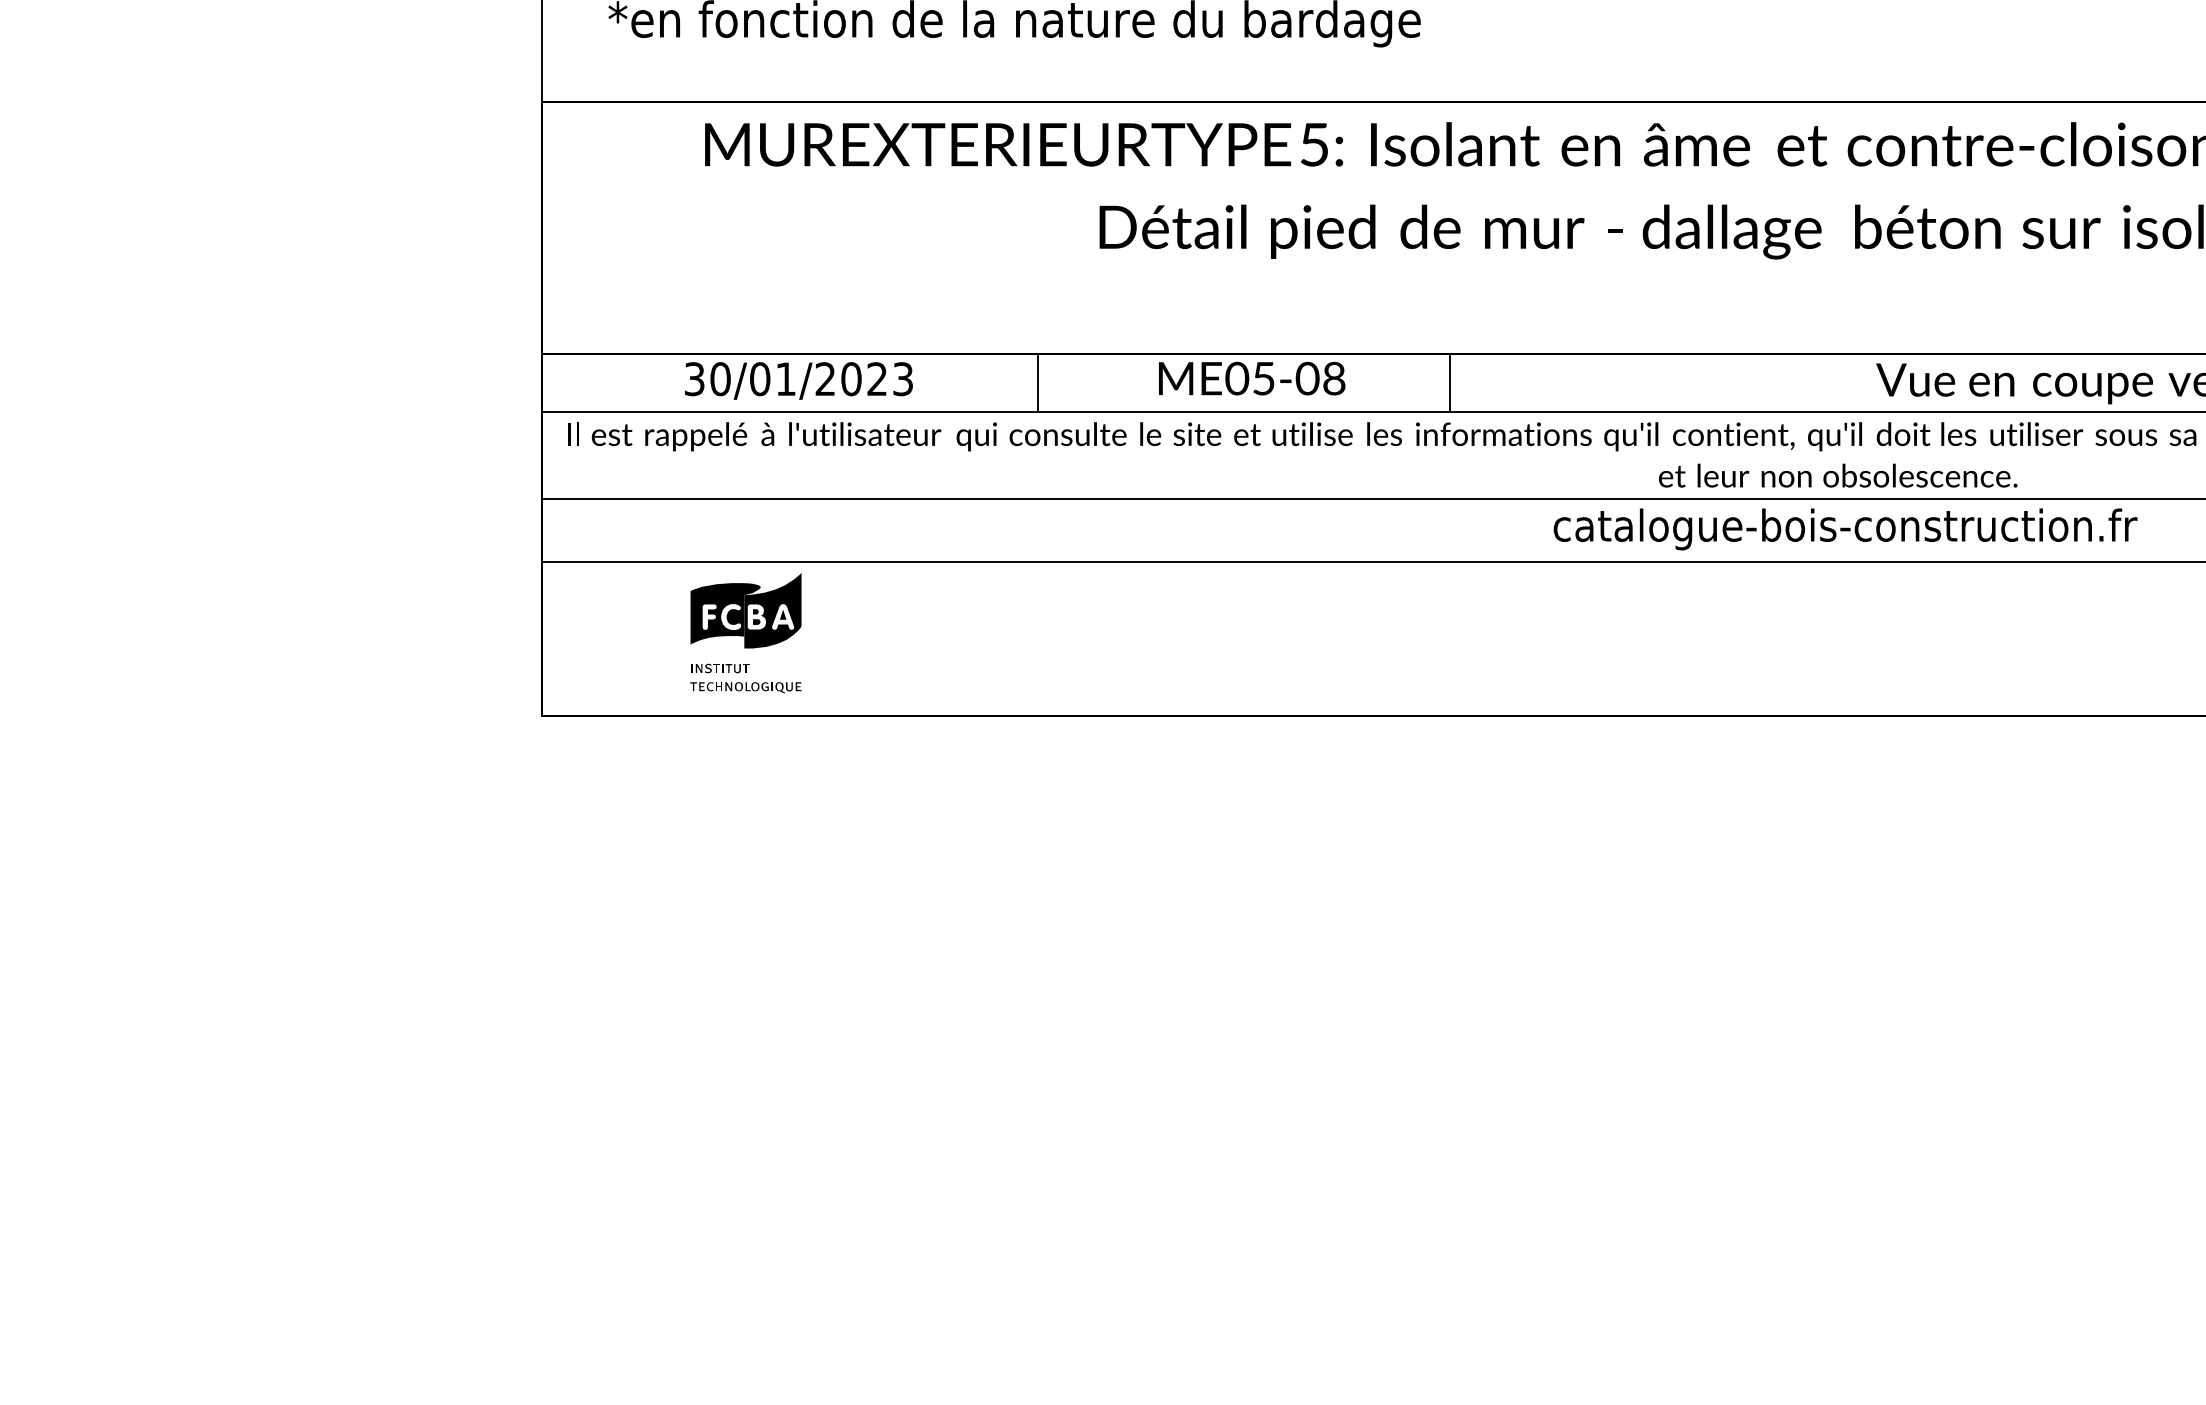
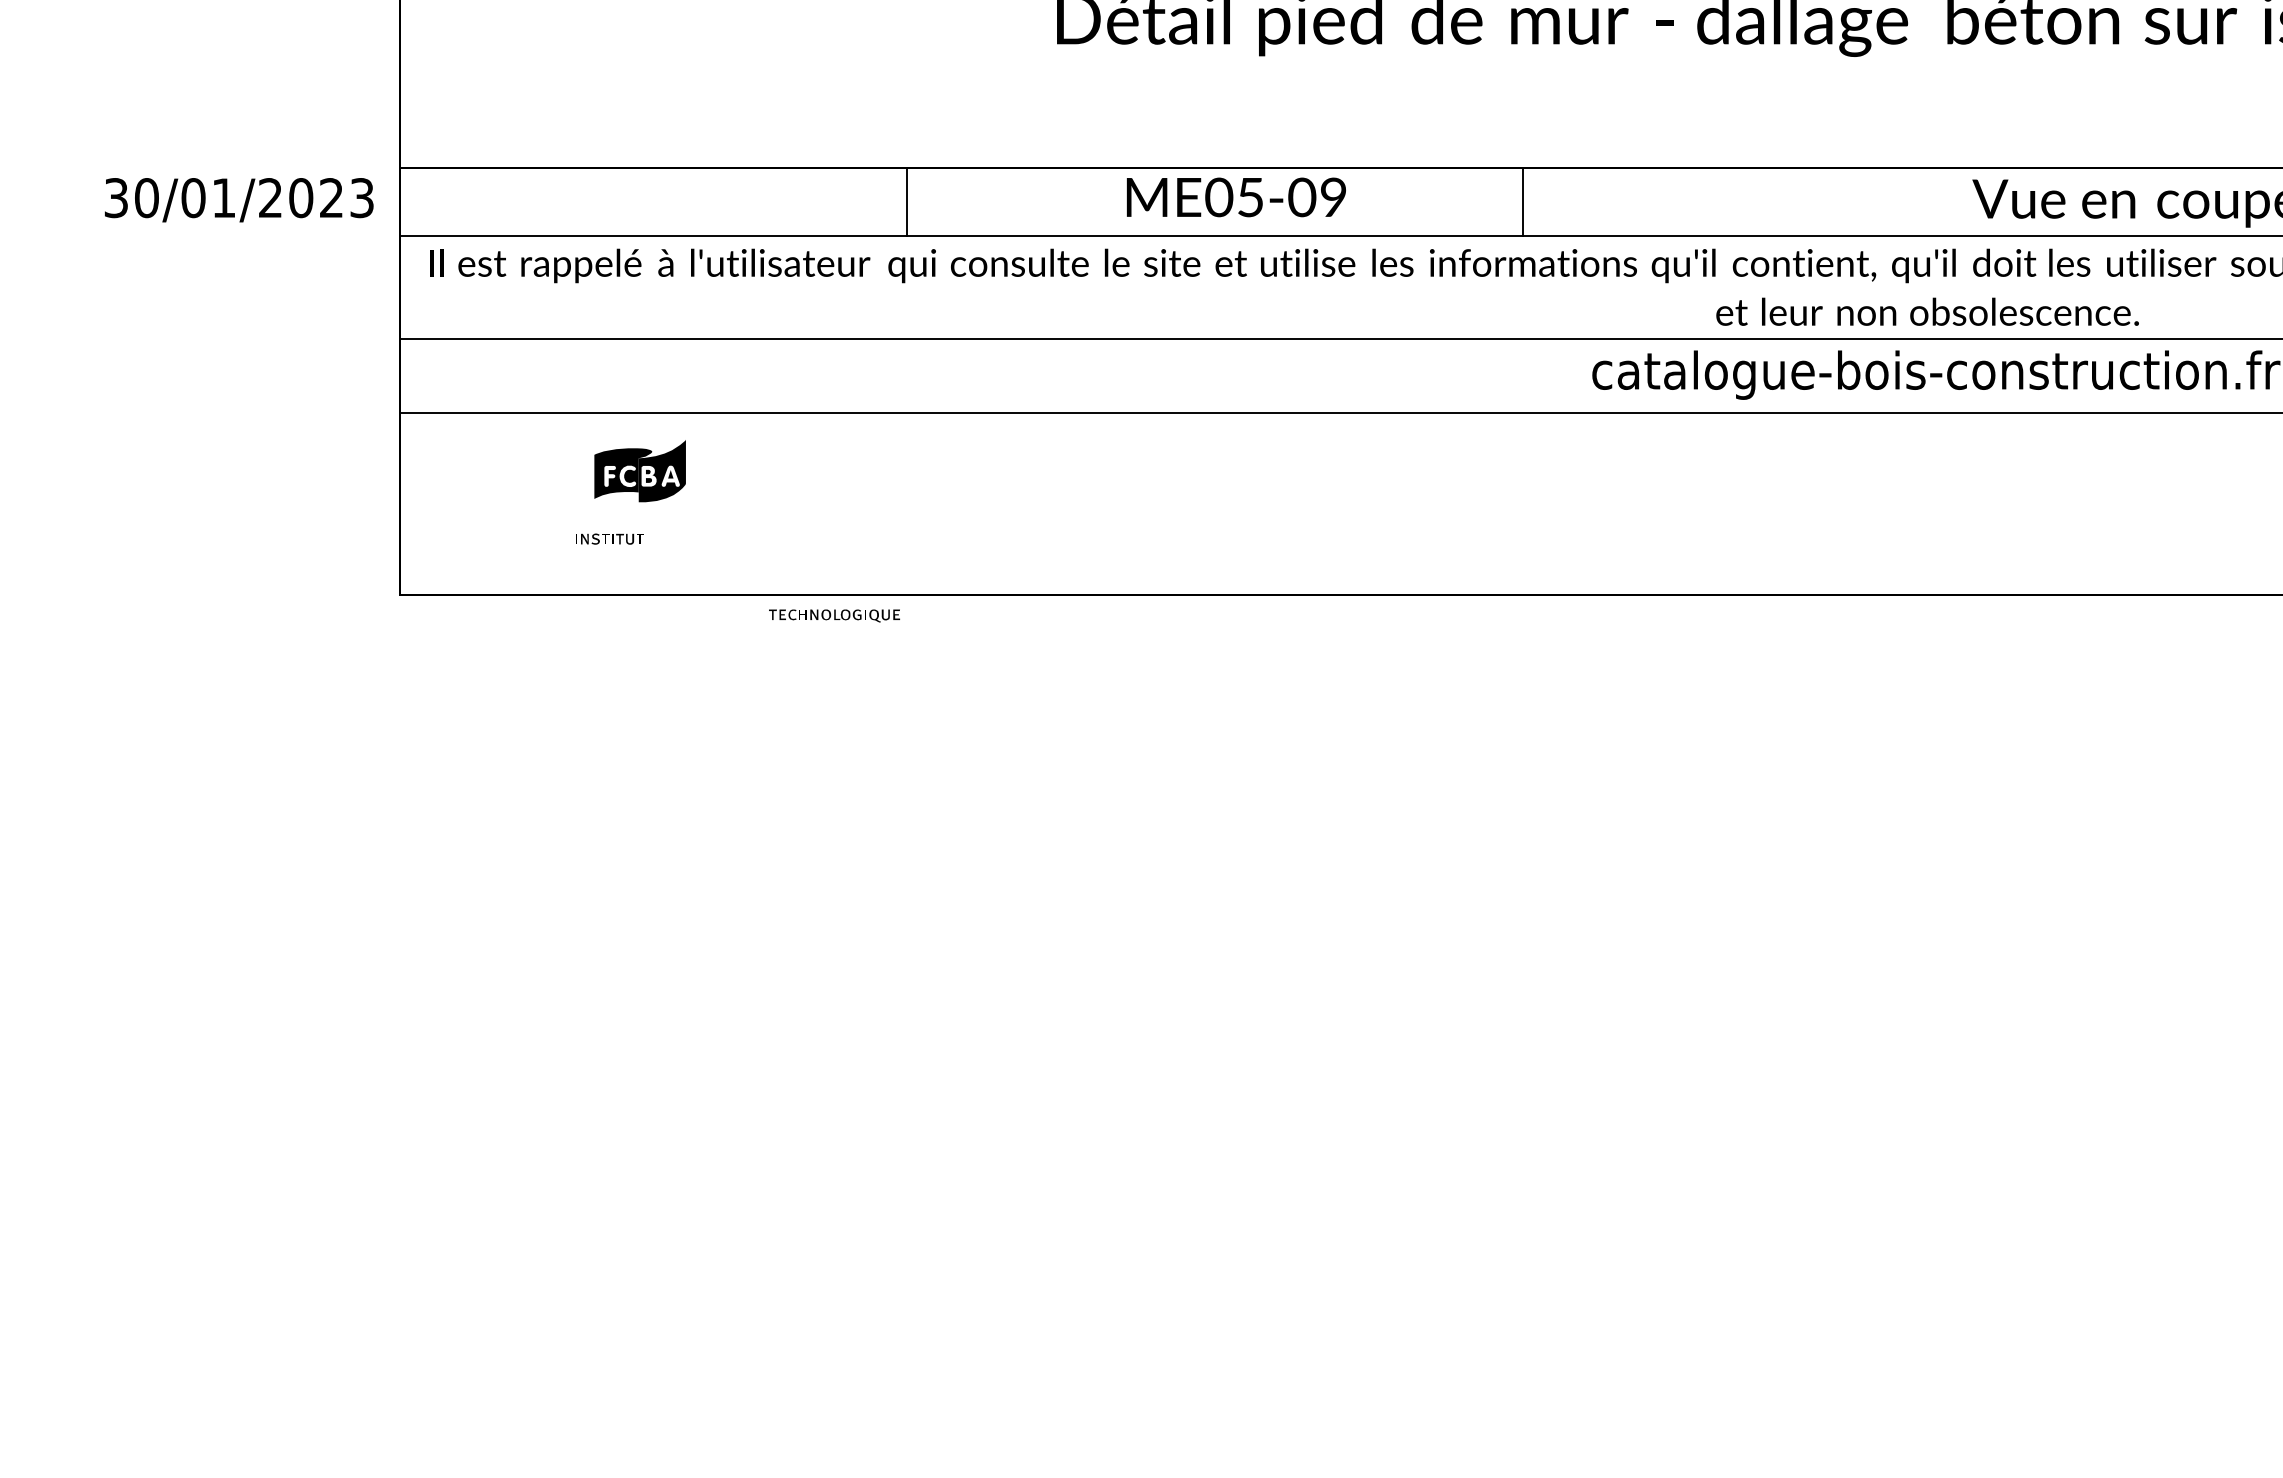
text: (1334, 379) -> (1333, 198), \c16711848;ME05-08 -> \c16711848;ME05-09
text: (798, 380) -> (238, 199), moved
line: (1038, 382) -> (907, 201), moved
line: (1449, 382) -> (1522, 201), moved
part: (745, 610) -> (639, 470), size x0.7
part: (745, 687) -> (834, 615), moved

